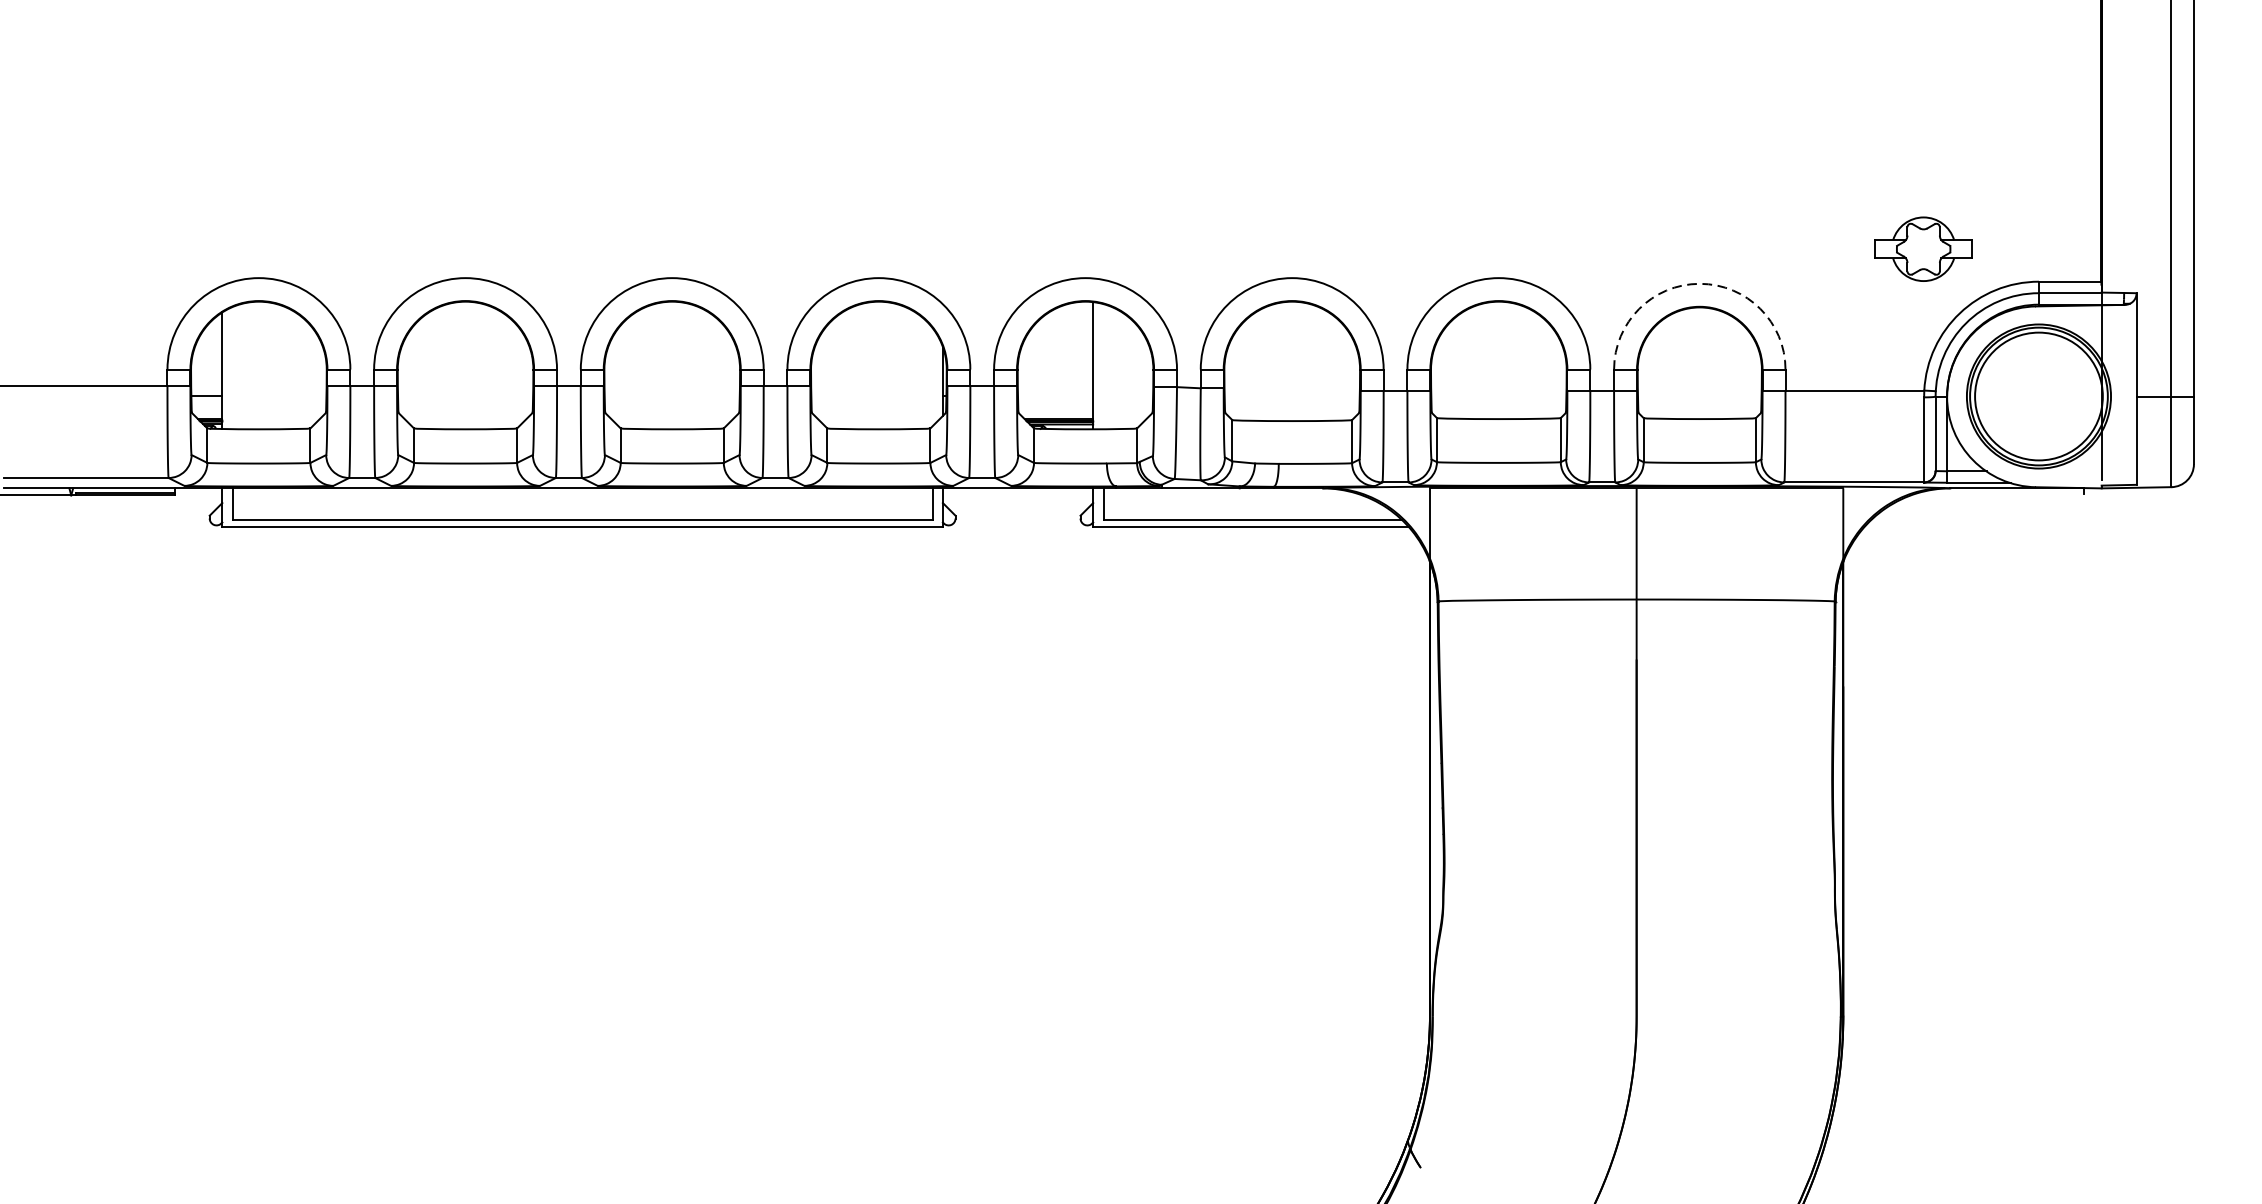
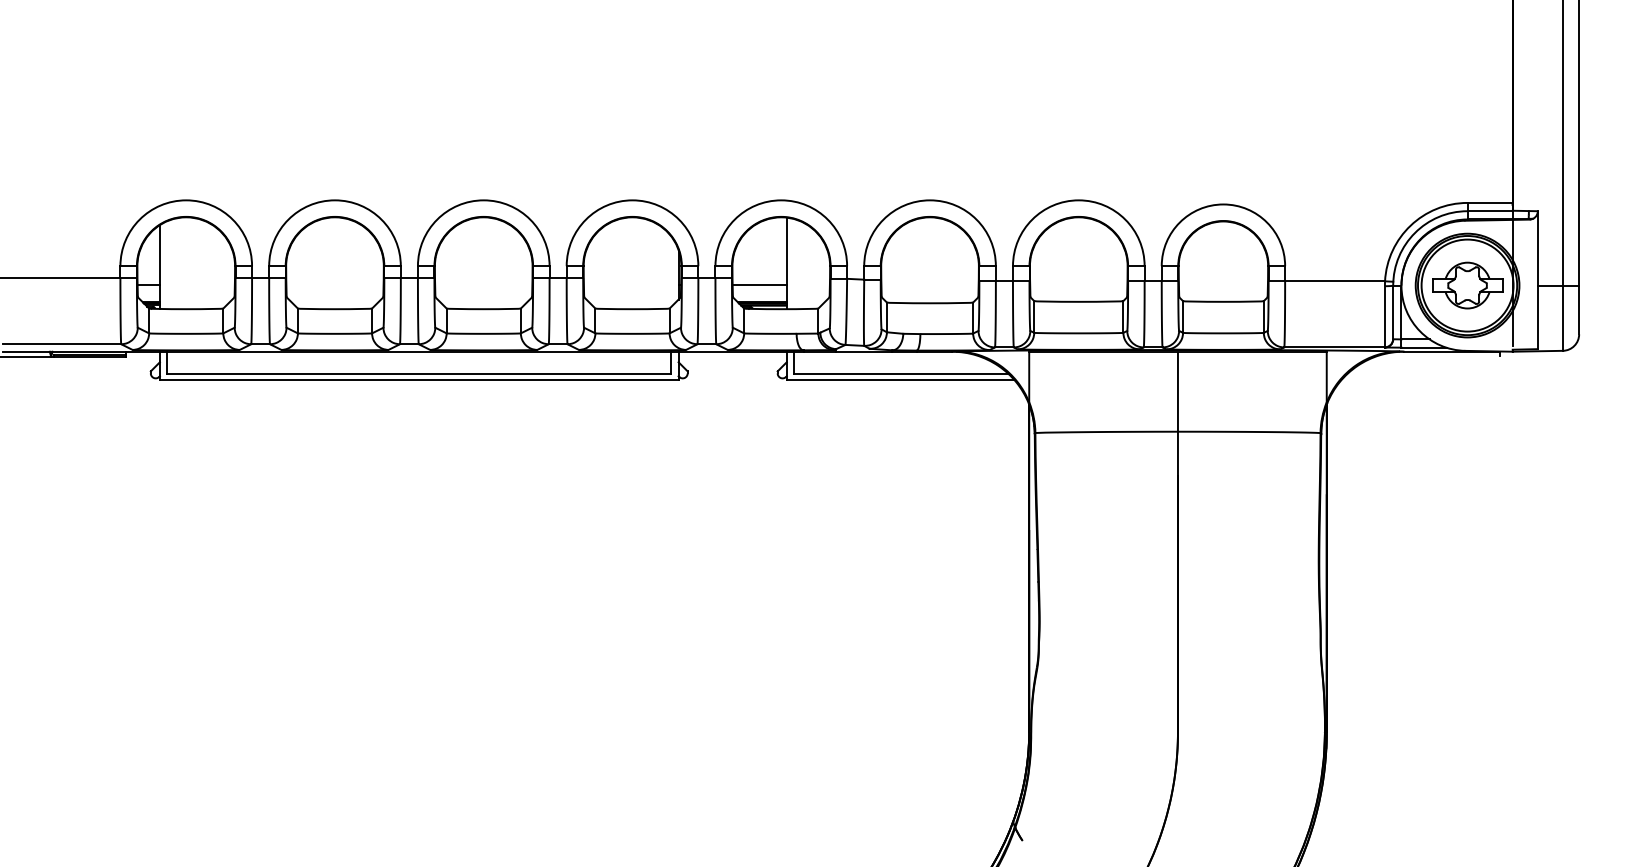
part: (1923, 249) -> (1467, 285), moved
arc: (1699, 283) -> (1223, 204), dashed -> solid
line: (1055, 396) -> (759, 285), added

